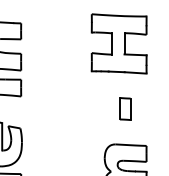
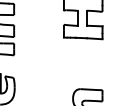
part: (125, 108) -> (87, 63), removed

